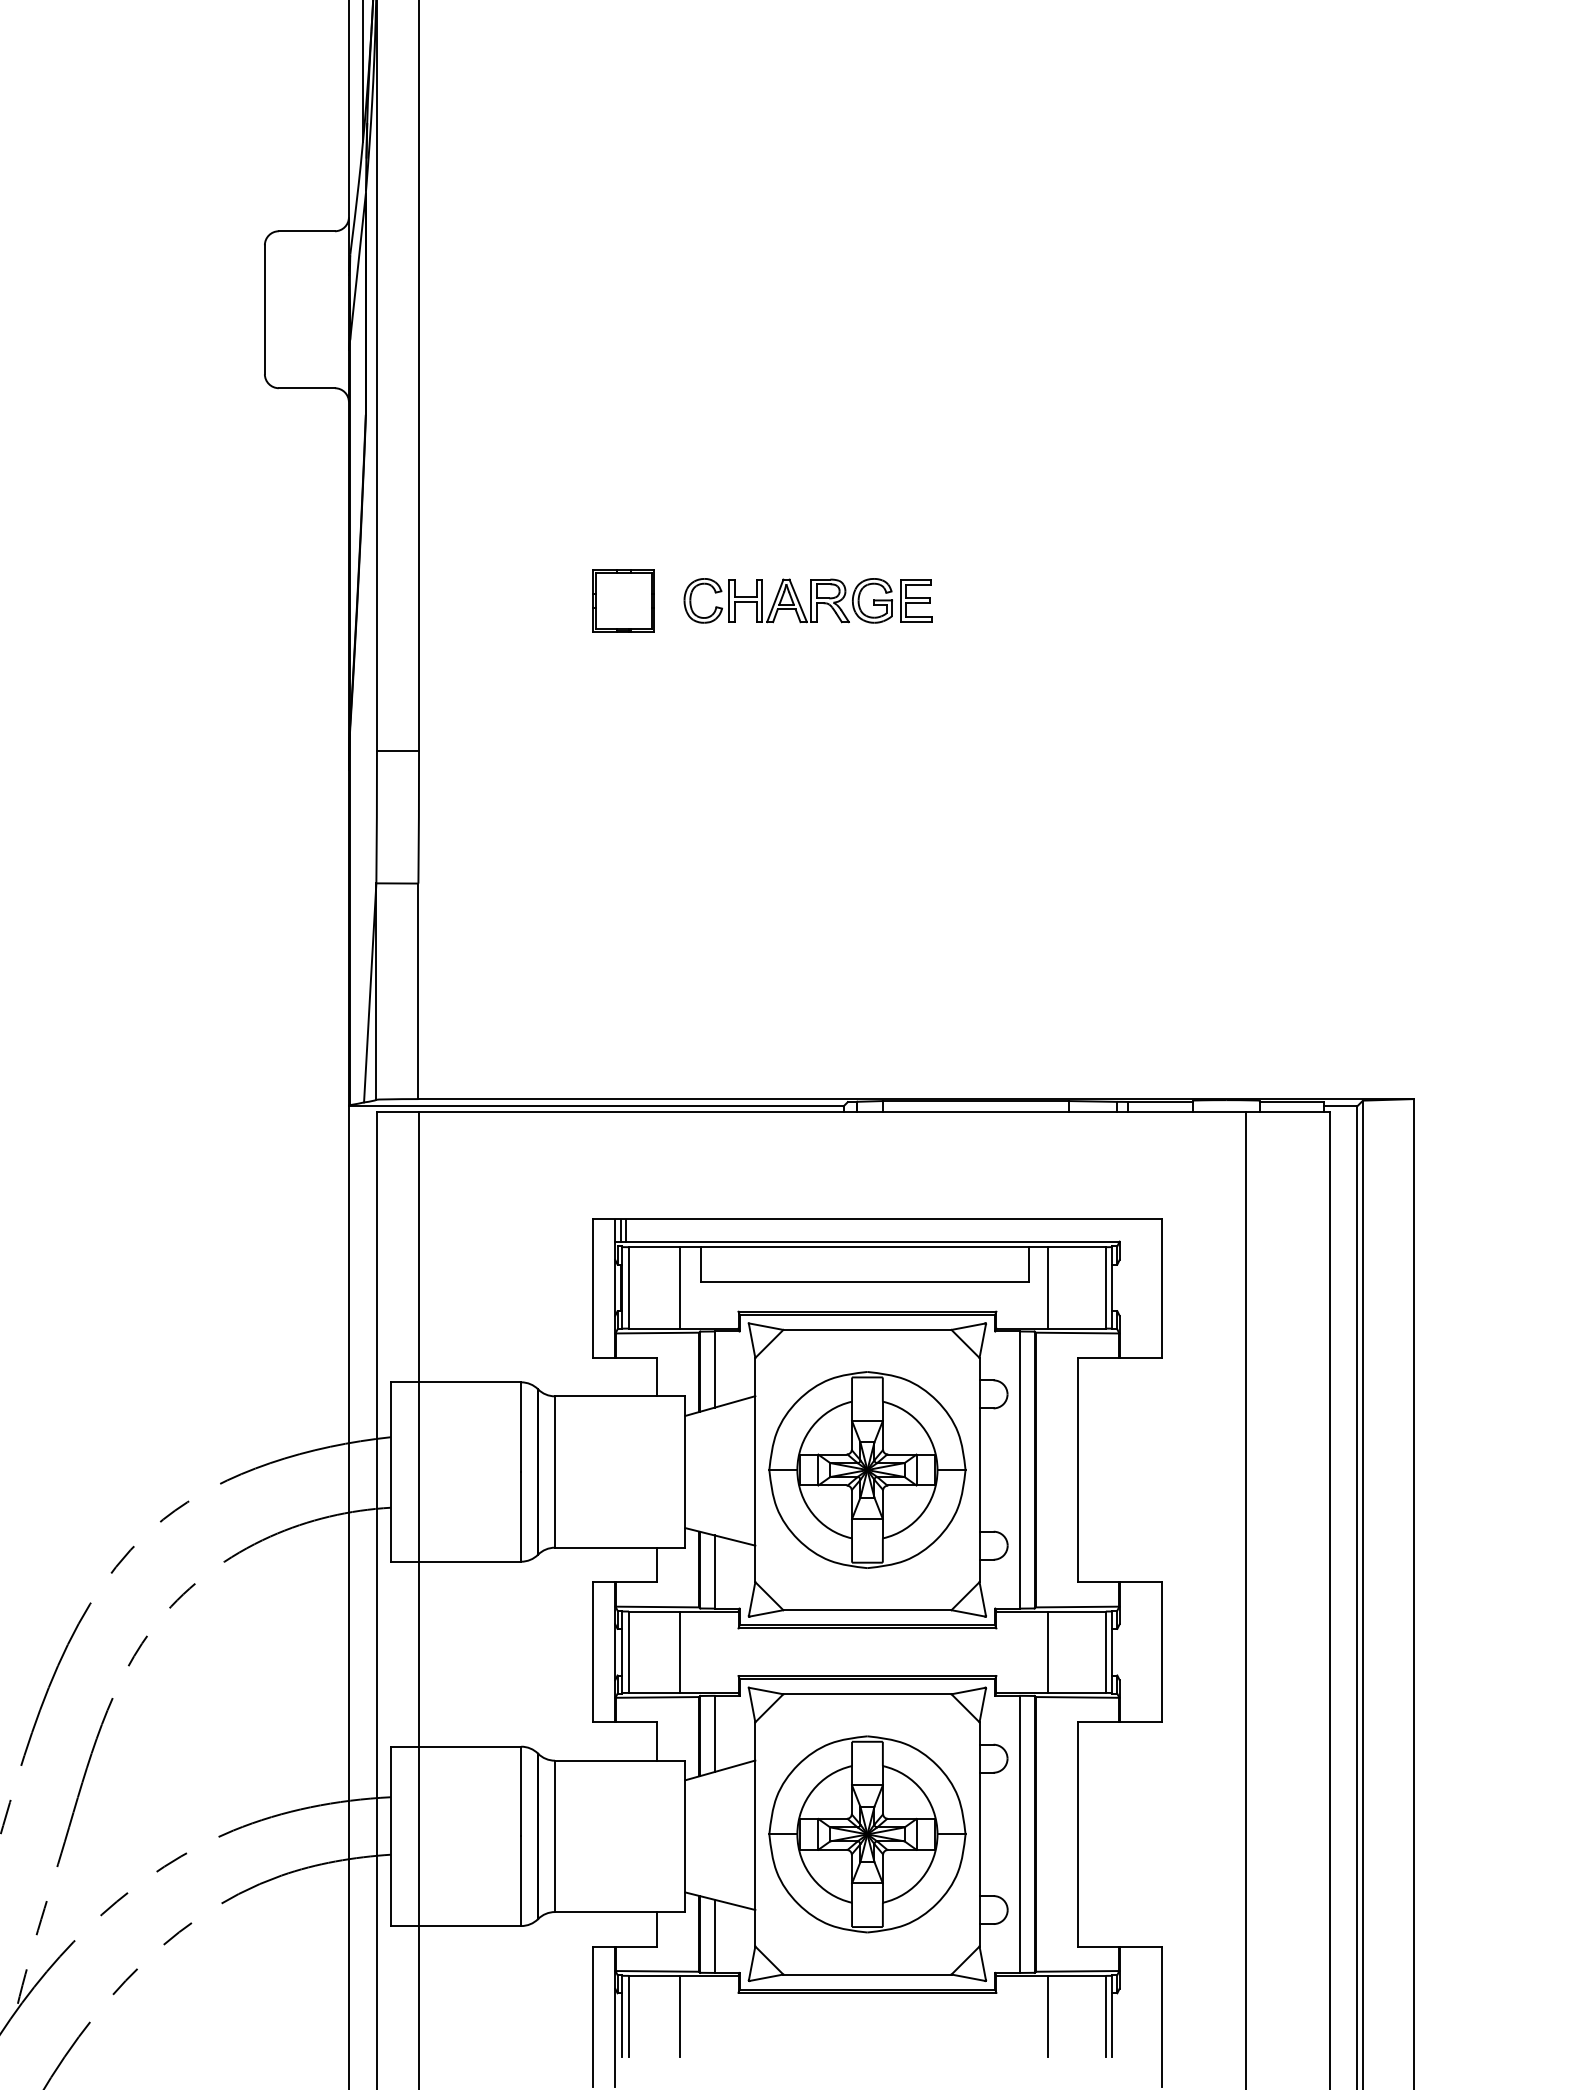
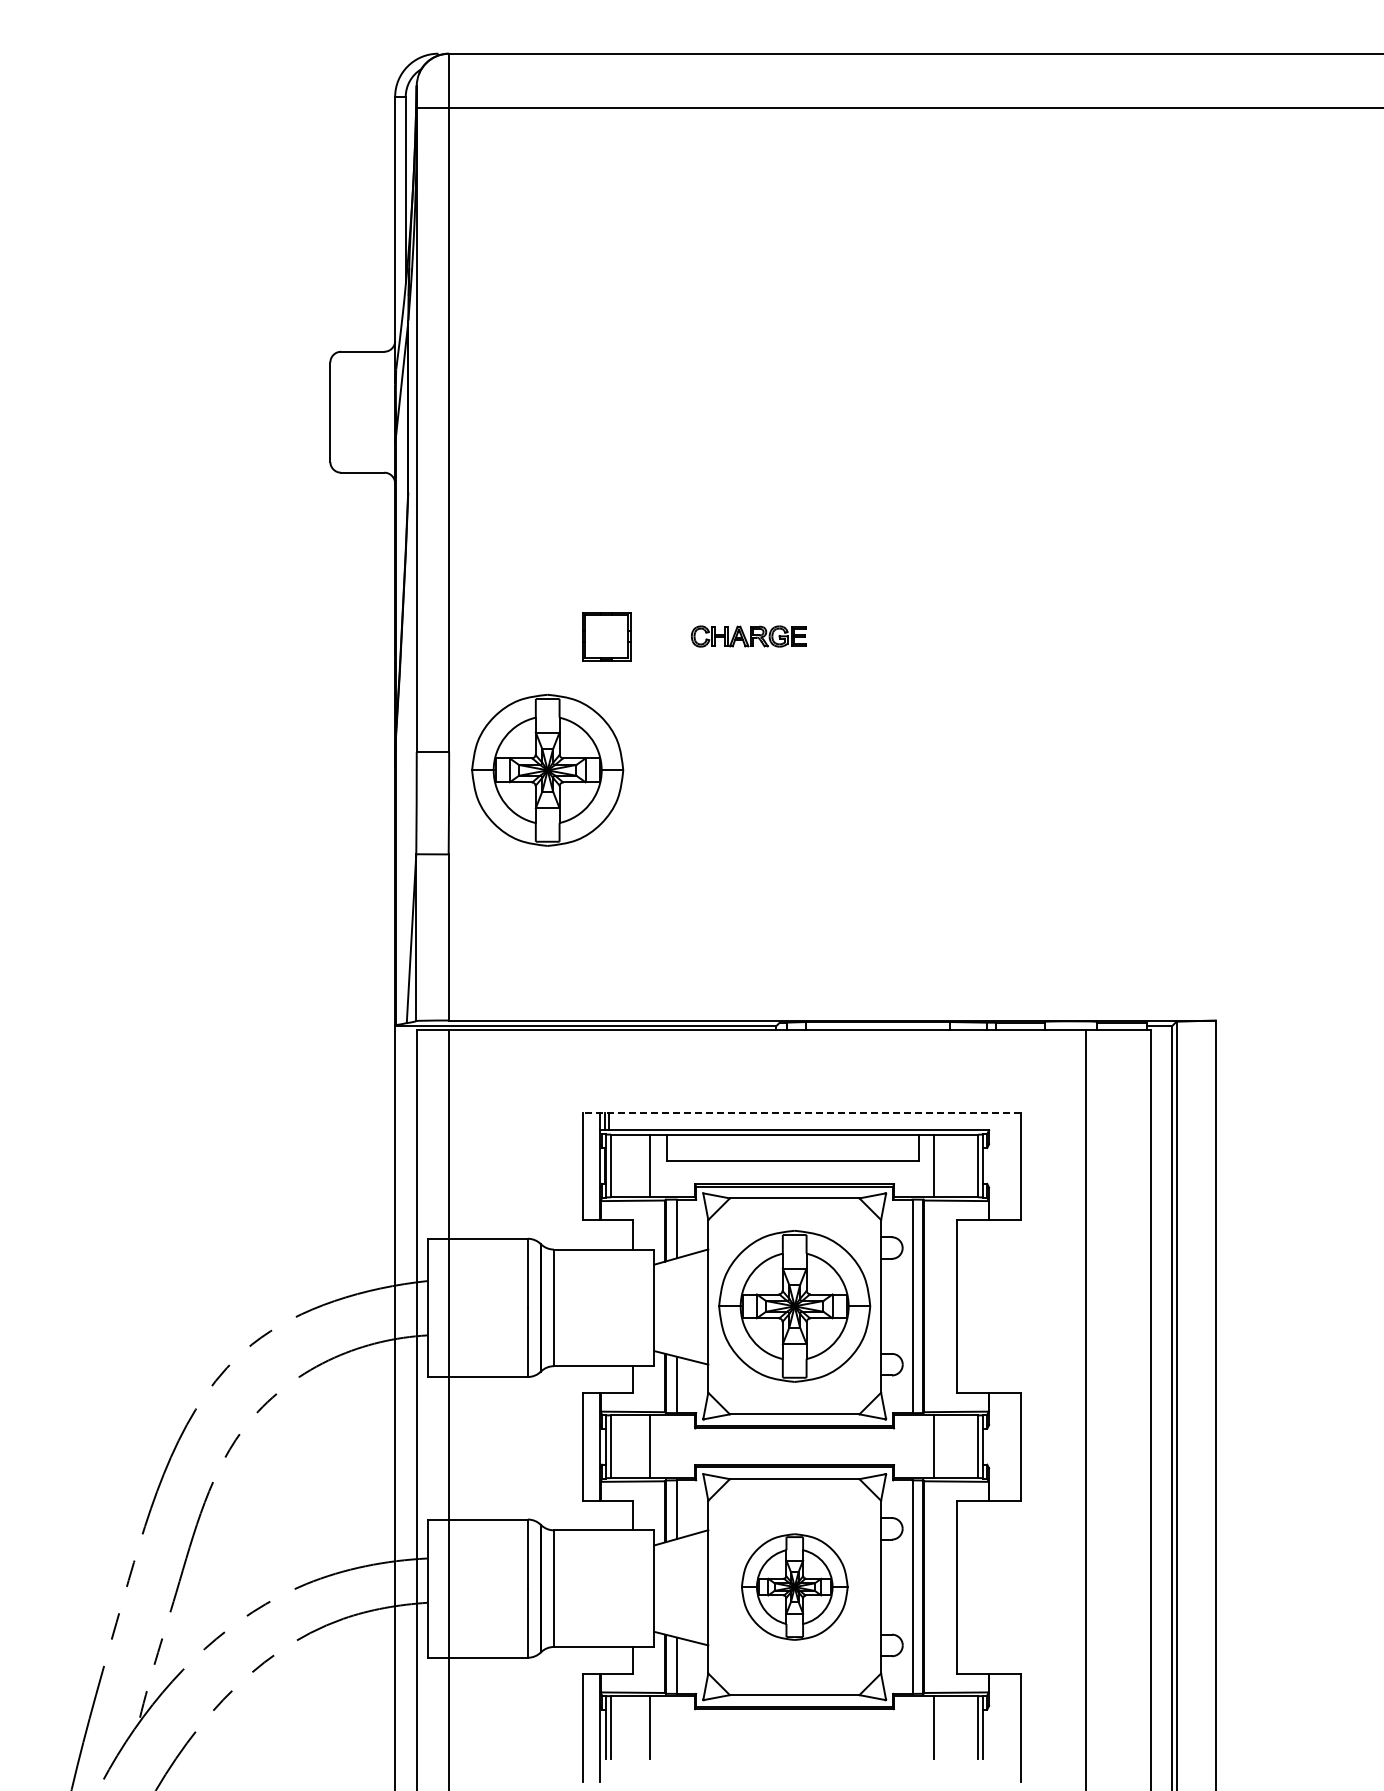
part: (807, 600) -> (748, 636), size x0.6
part: (546, 774) -> (547, 770), added
line: (876, 1218) -> (801, 1112), solid -> dashed
part: (867, 1833) -> (794, 1586), size x0.7

